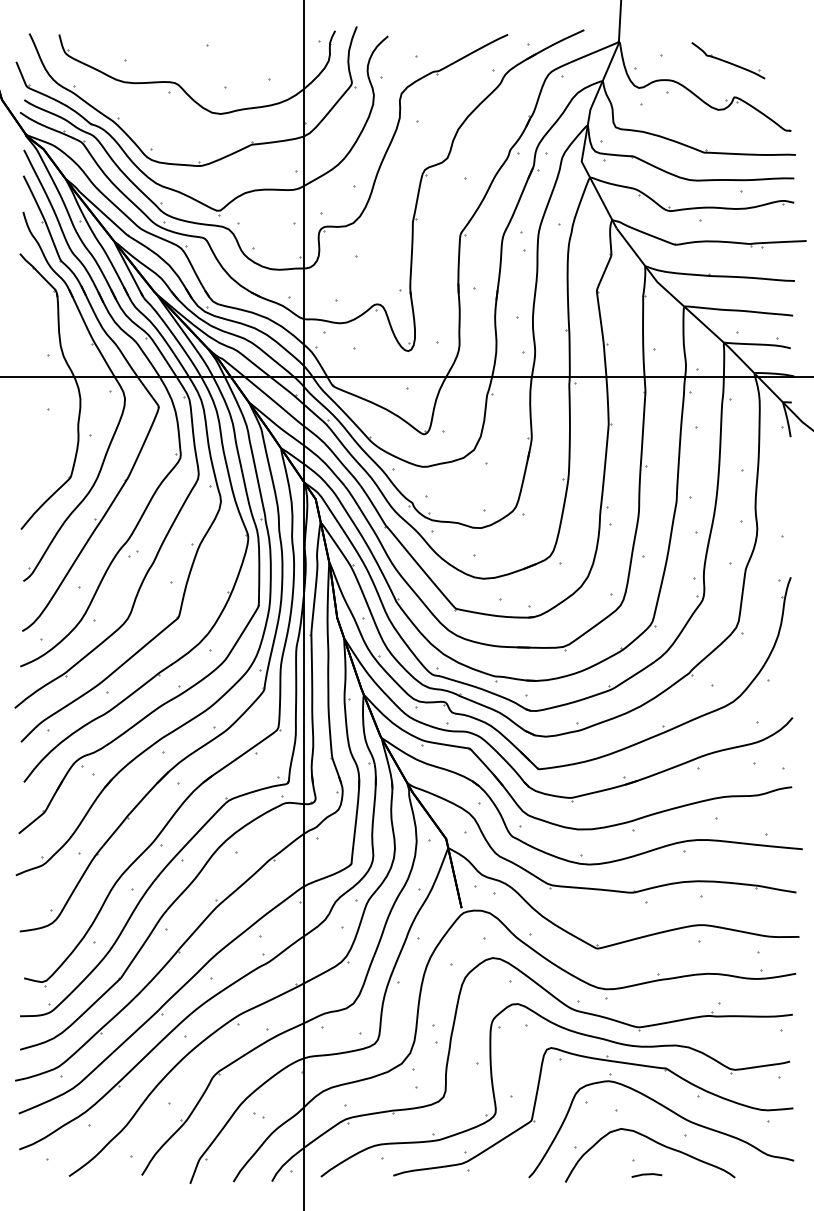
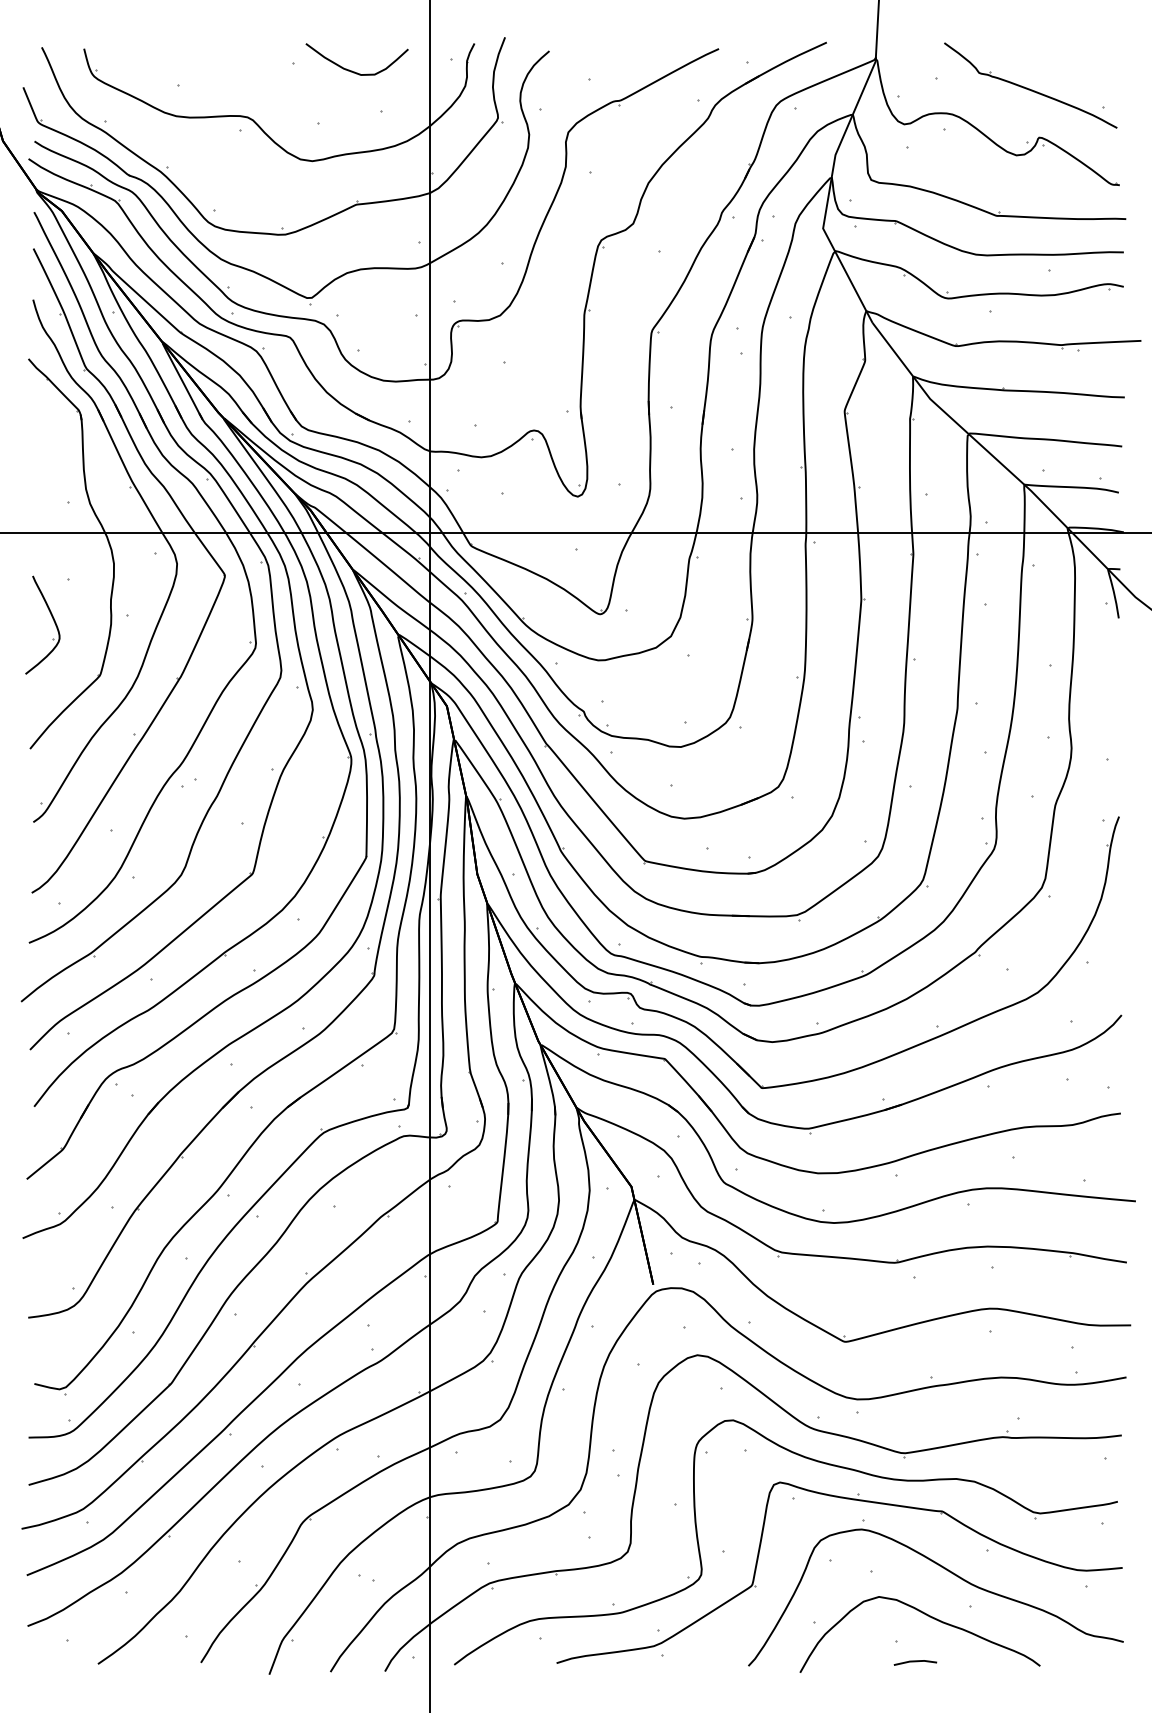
curve: (248, 49) -> (351, 69), added
part: (728, 60) -> (1030, 85), size x1.67
part: (37, 439) -> (53, 621), added

